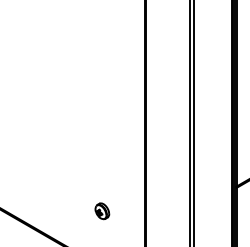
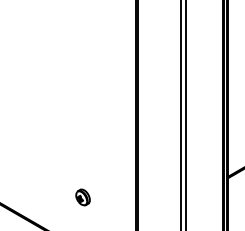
part: (102, 211) -> (83, 197), moved

